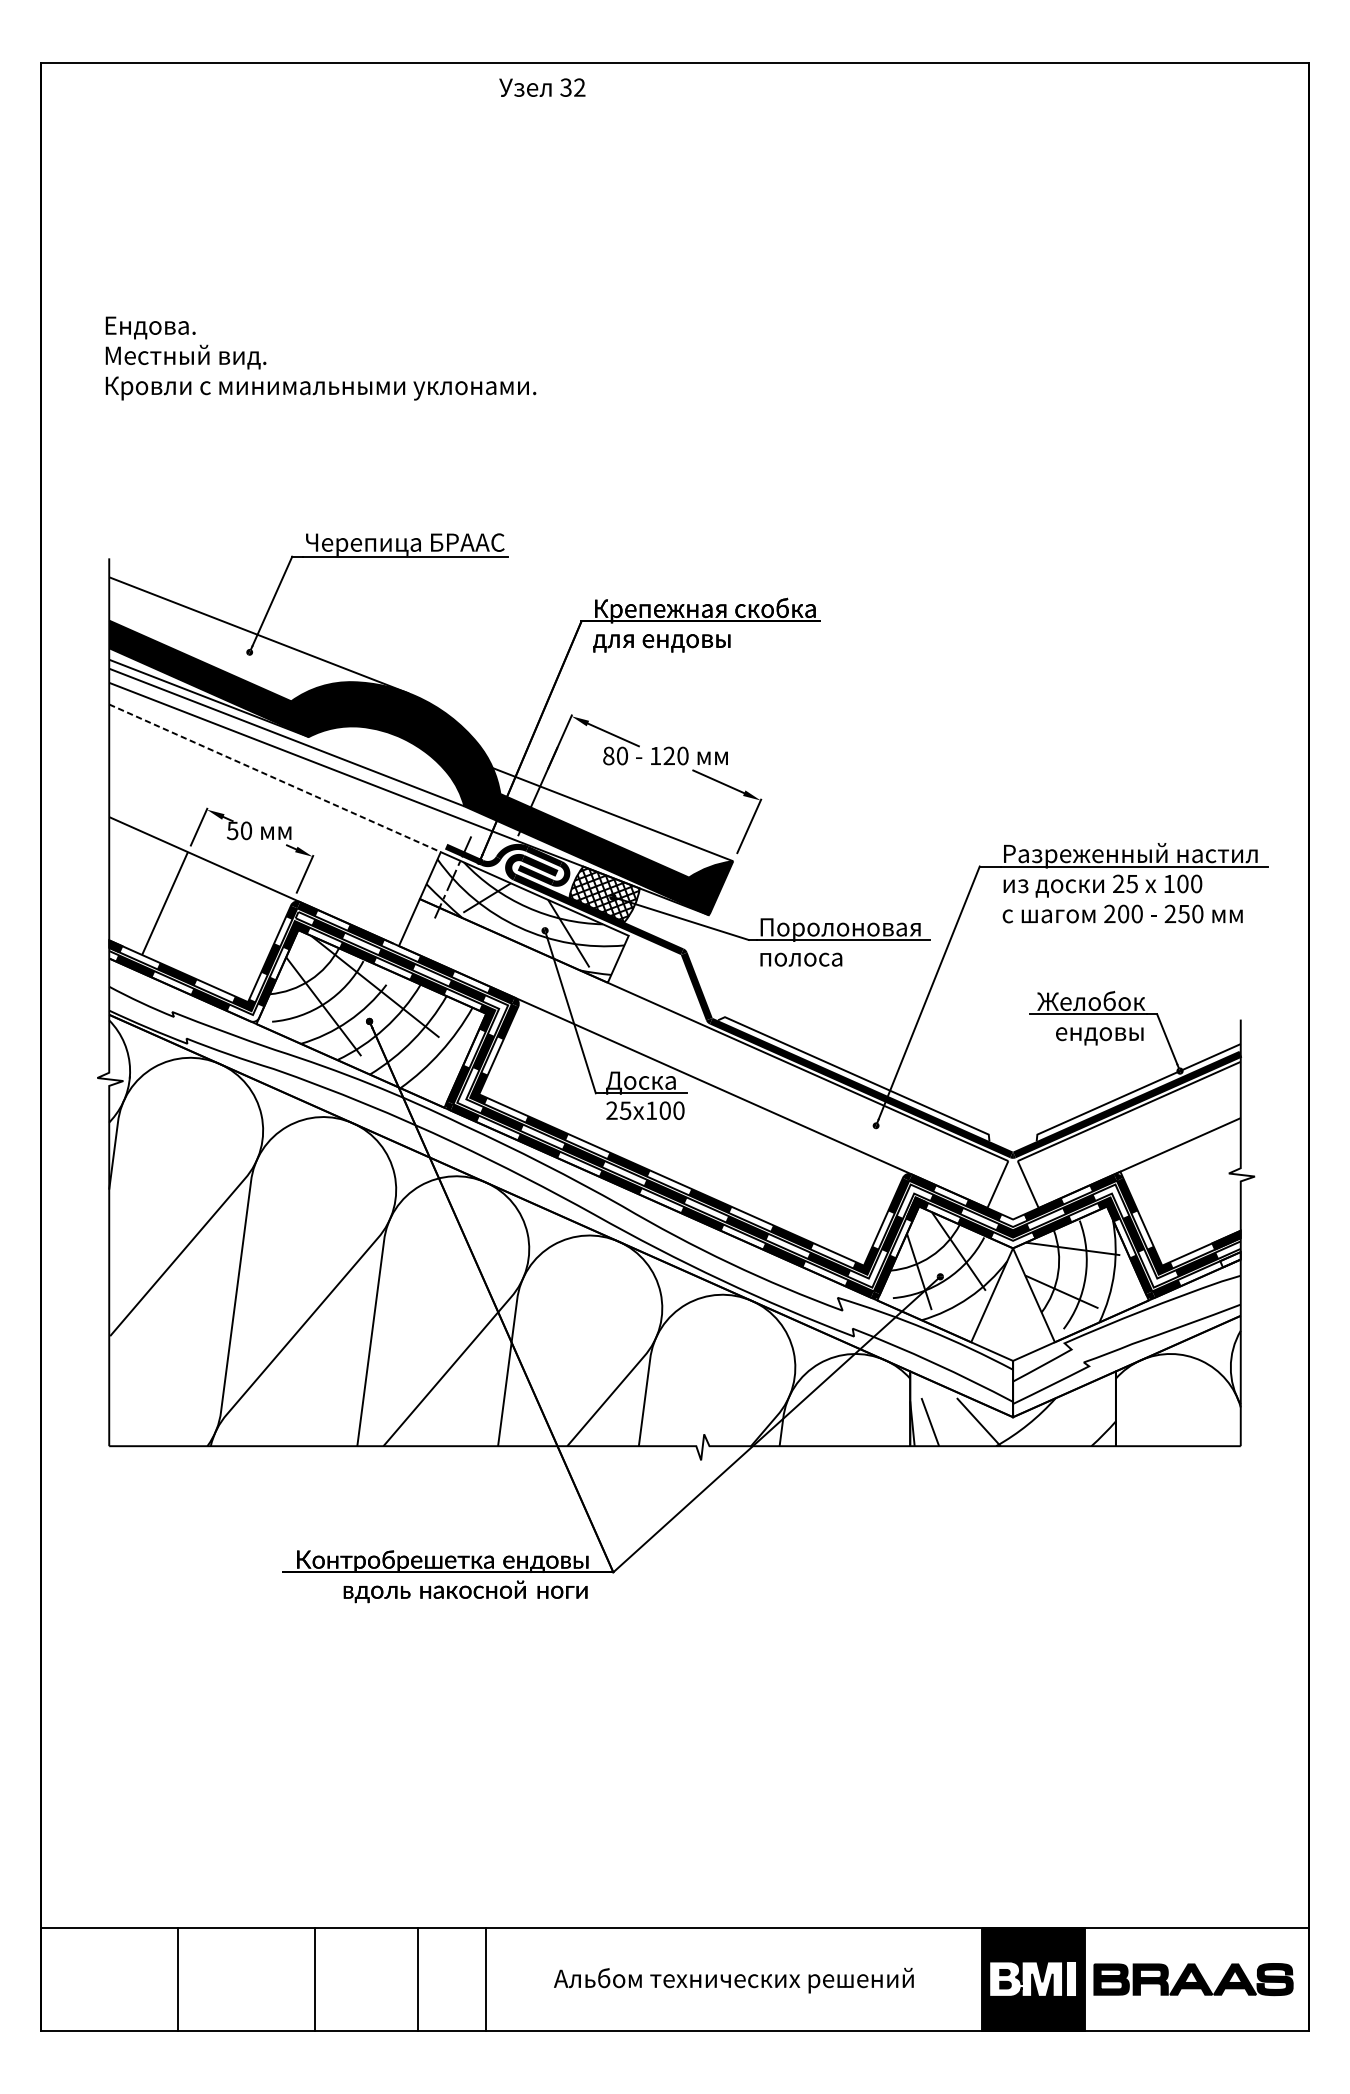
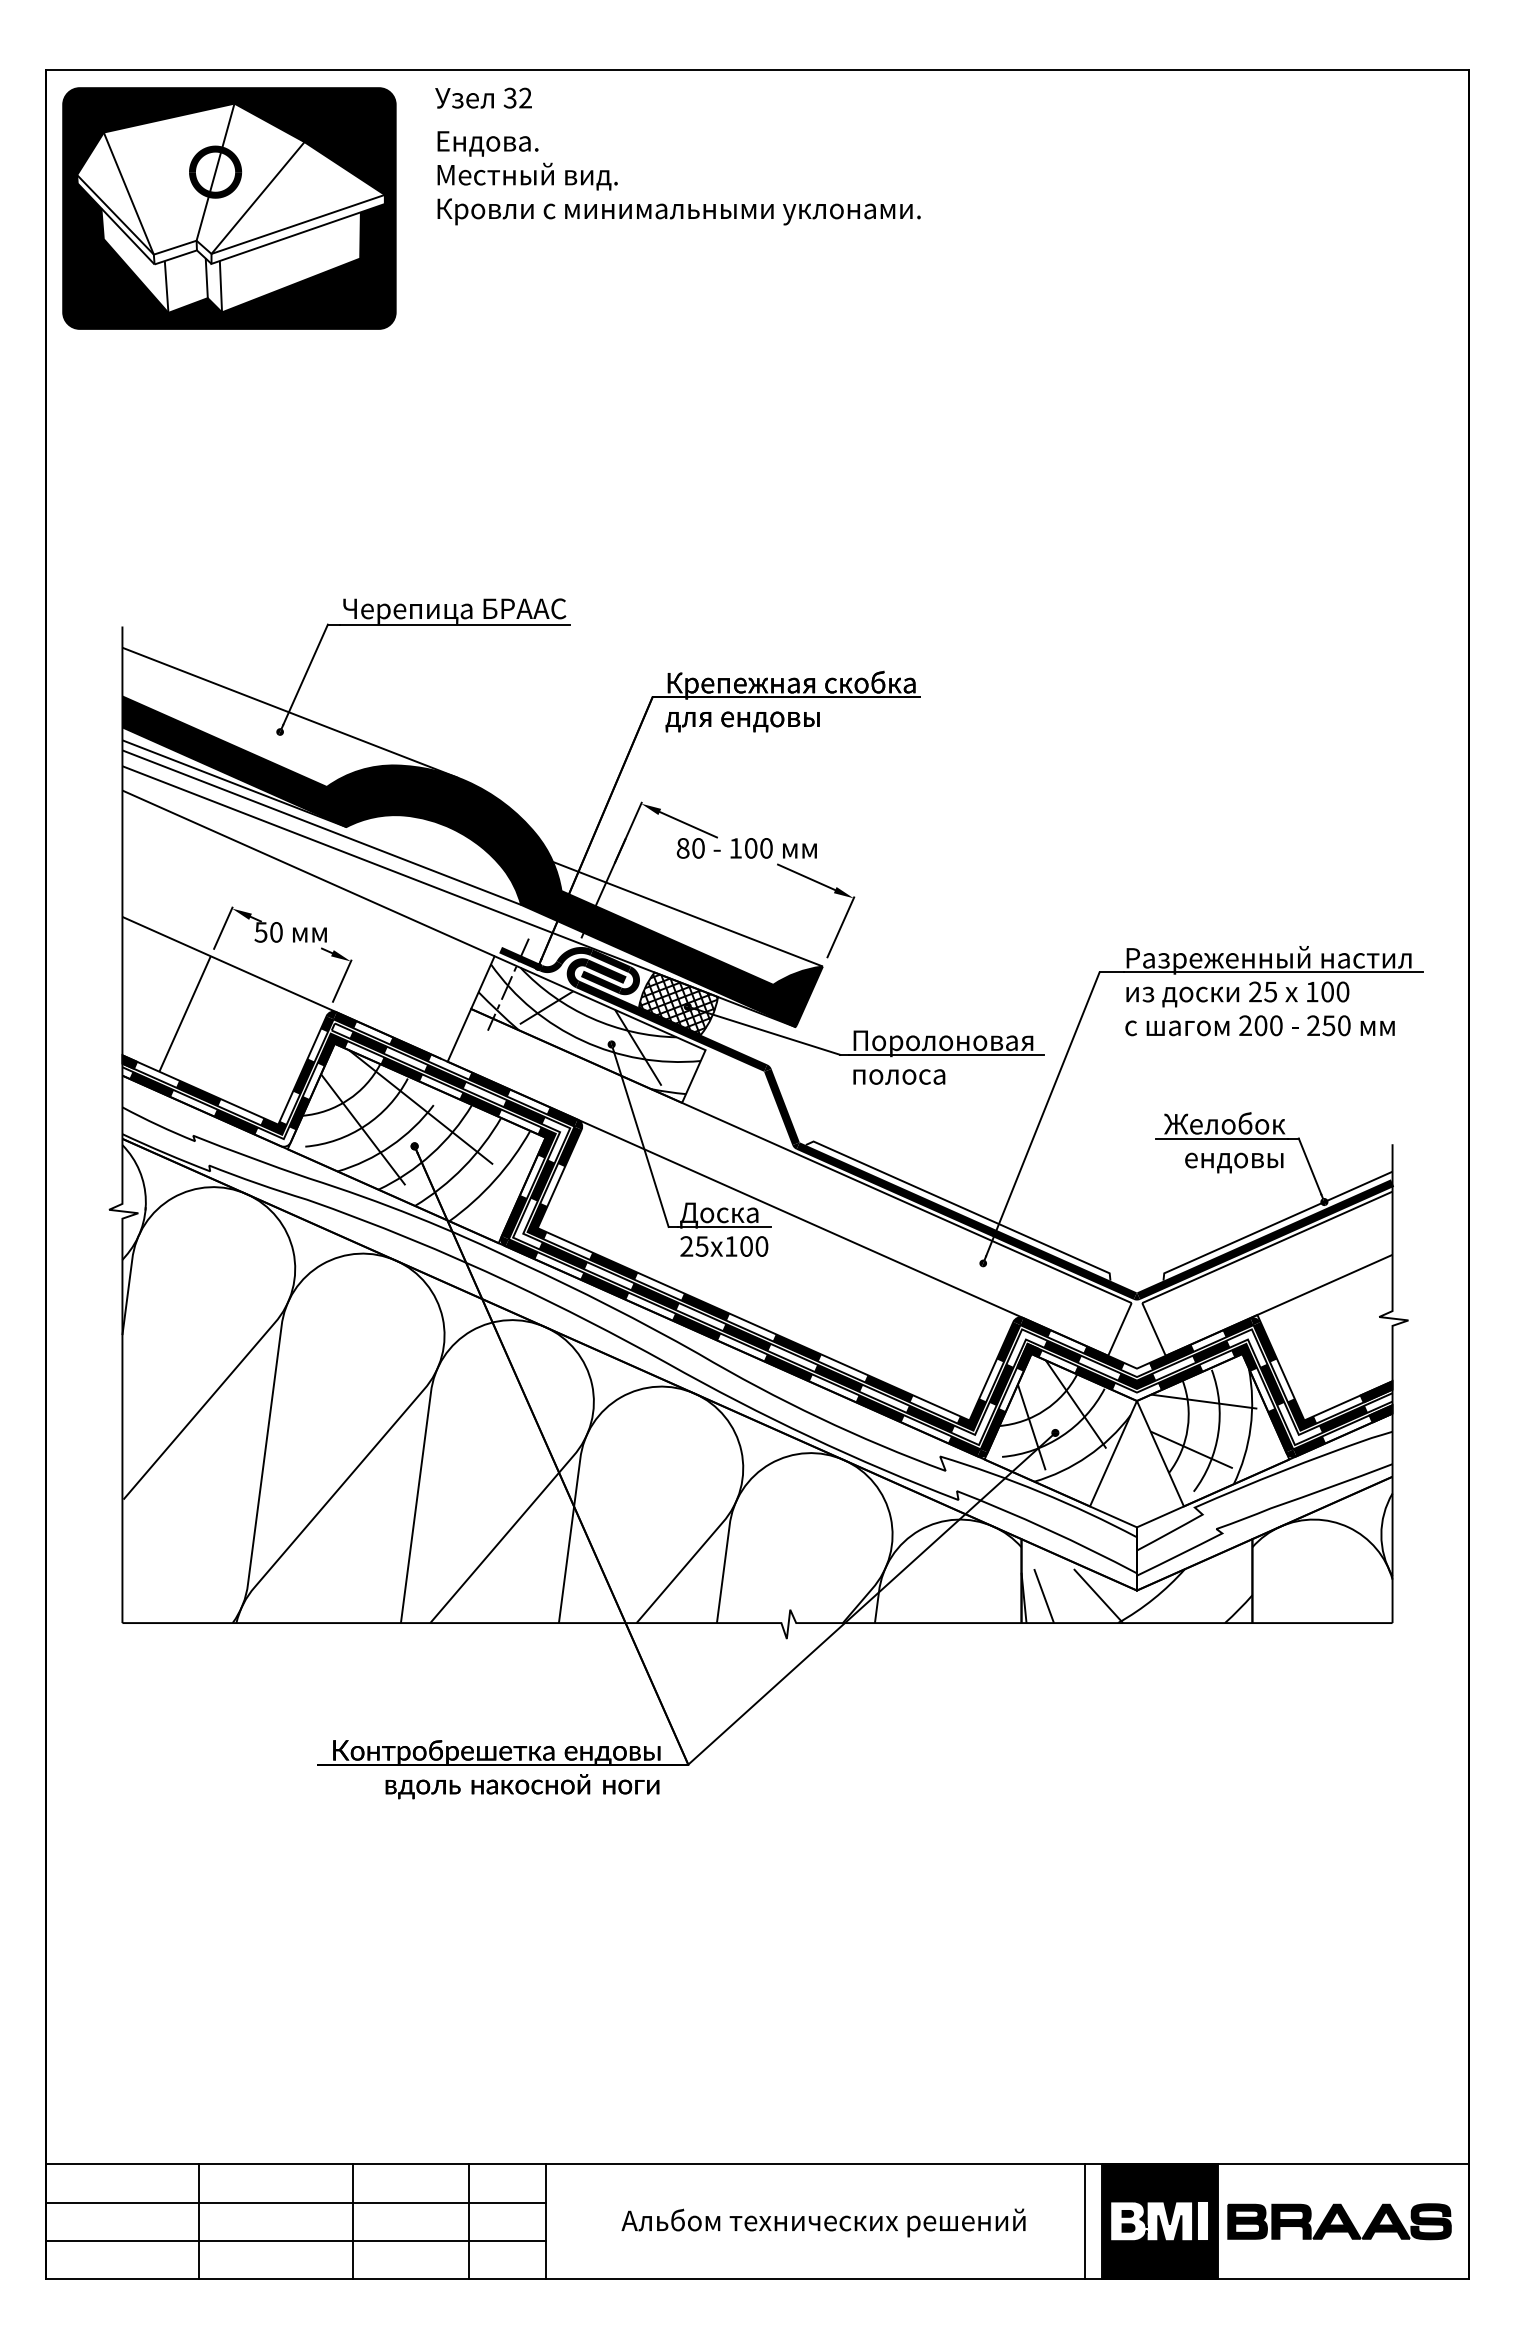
text: (542, 87) -> (483, 97), moved
part: (204, 185) -> (229, 208), added
text: (320, 358) -> (678, 178), moved
text: (668, 756) -> (750, 848), 120 -> 100
line: (274, 778) -> (308, 873), dashed -> solid
fill: (1230, 1259) -> (1380, 1413), added
line: (263, 1962) -> (295, 2202), added
line: (966, 1979) -> (1084, 2221), added
line: (263, 1997) -> (295, 2241), added

